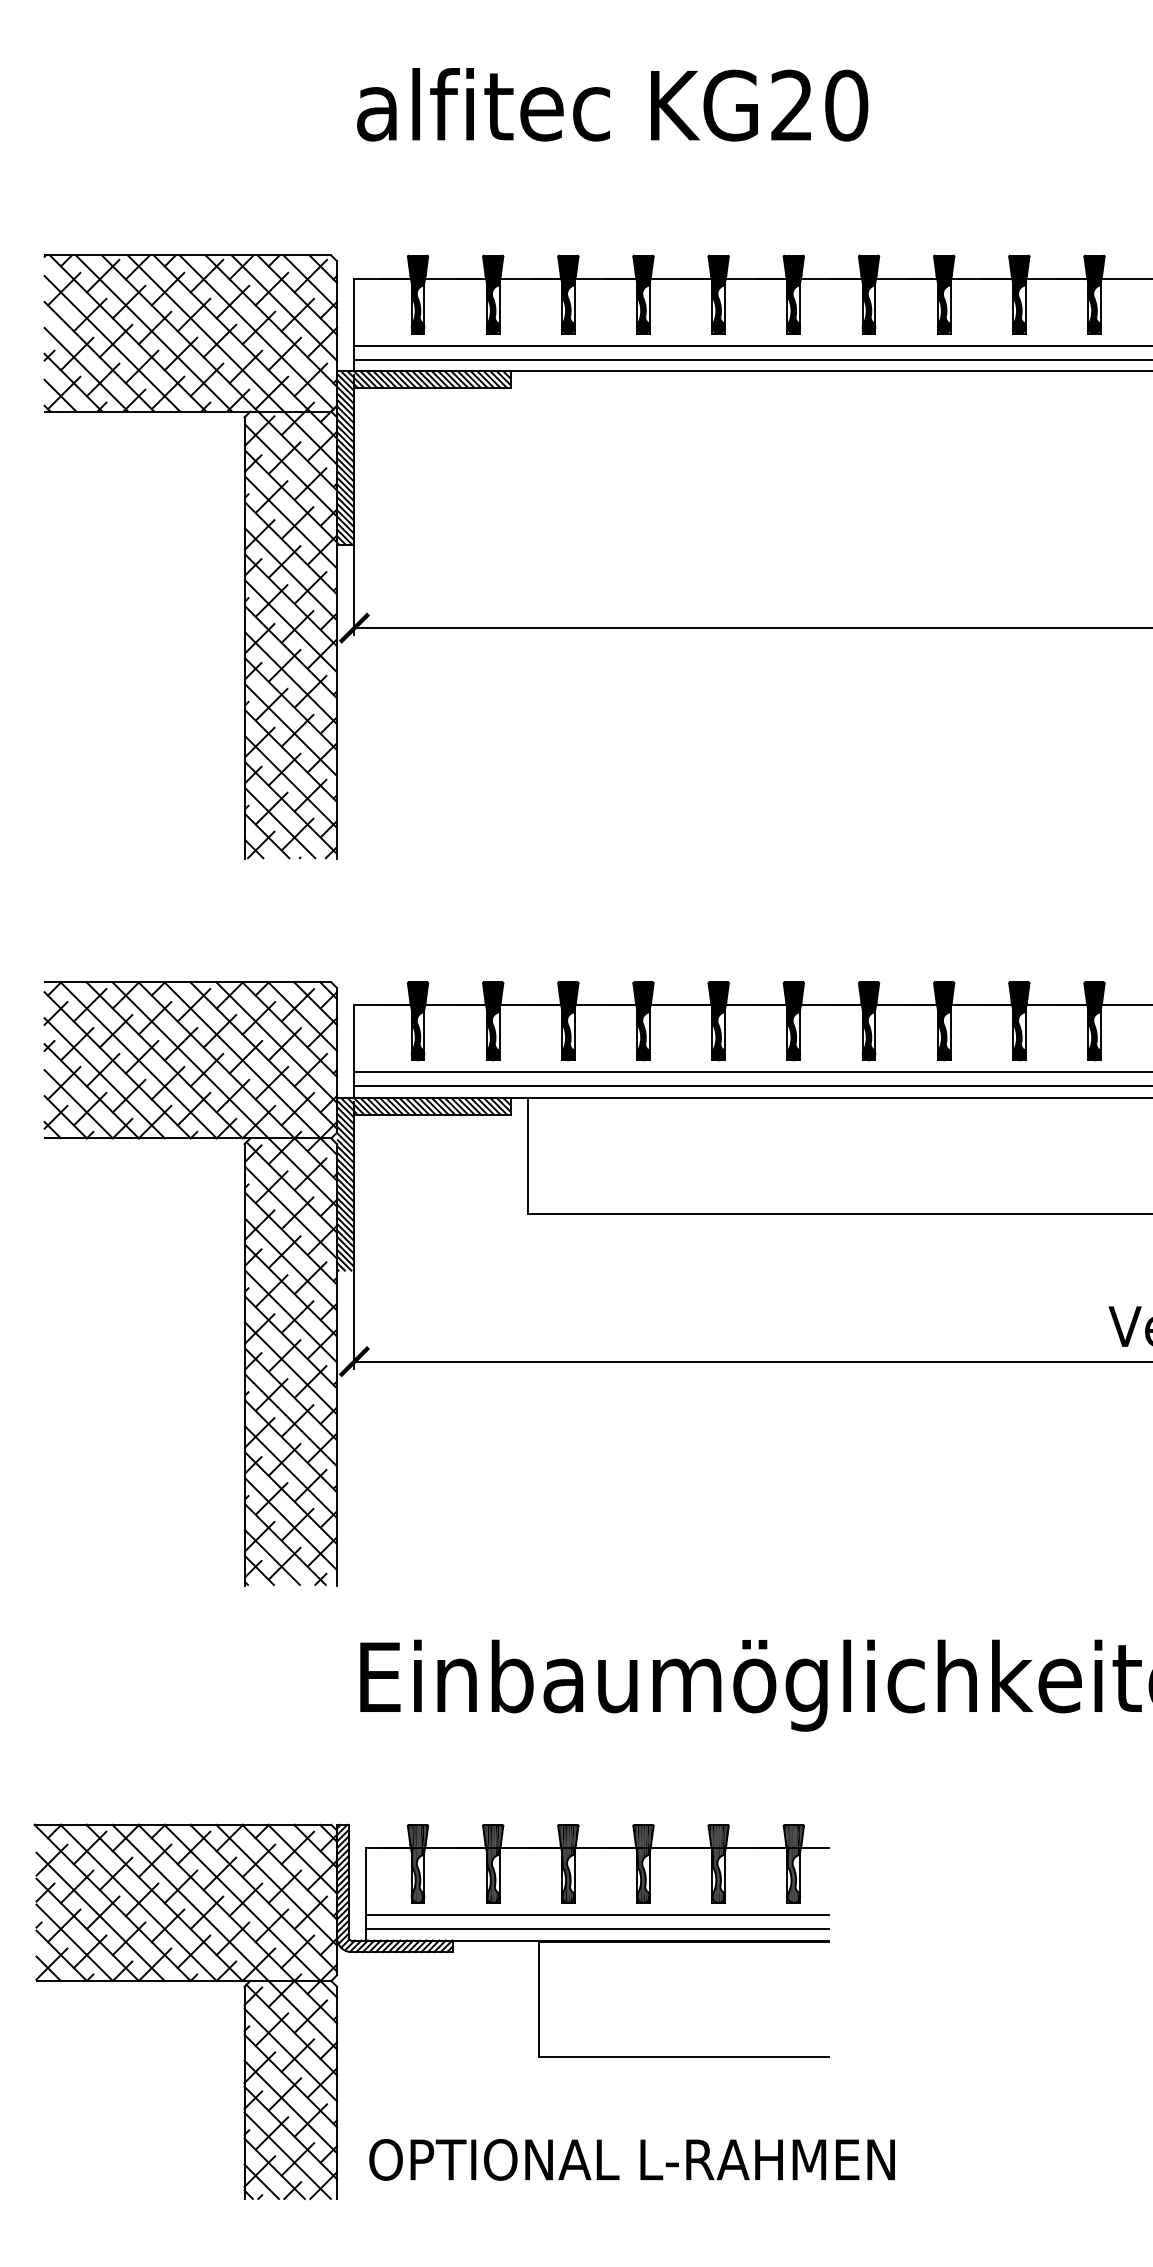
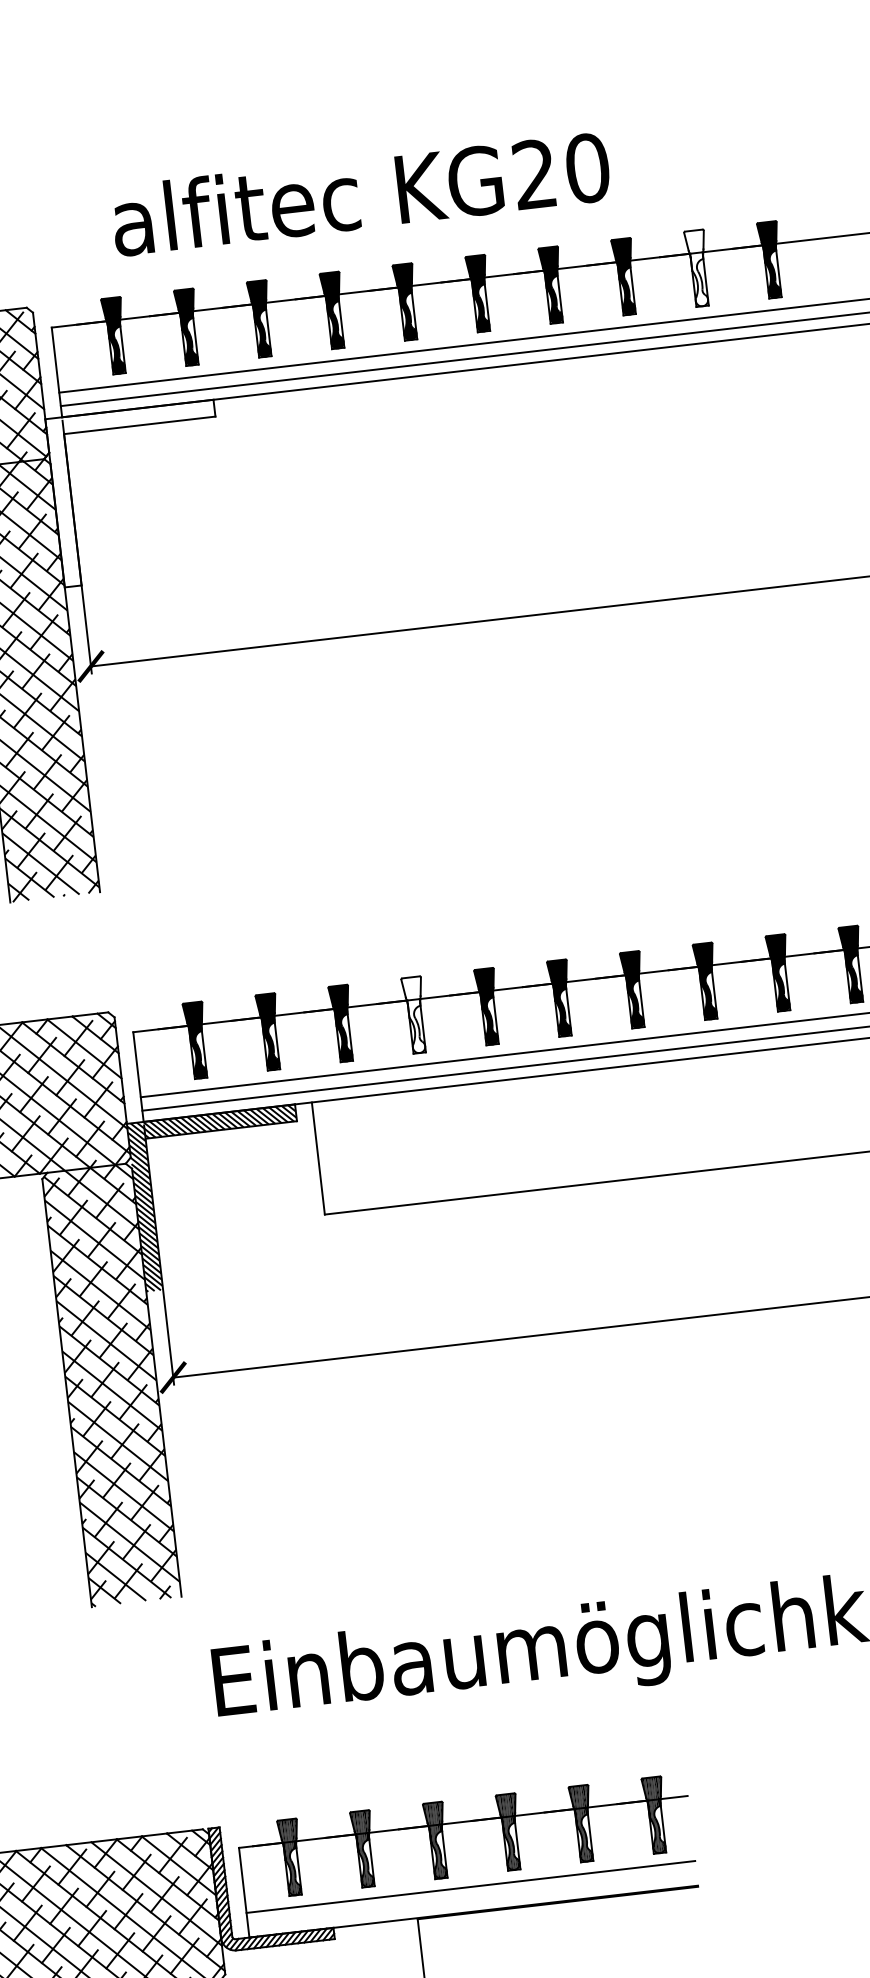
text: (612, 104) -> (360, 193), moved
fill: (1019, 294) -> (698, 268), removed
hatch: (423, 457) -> (138, 493), removed
fill: (643, 1021) -> (415, 1015), removed
line: (596, 1928) -> (471, 1900), removed

